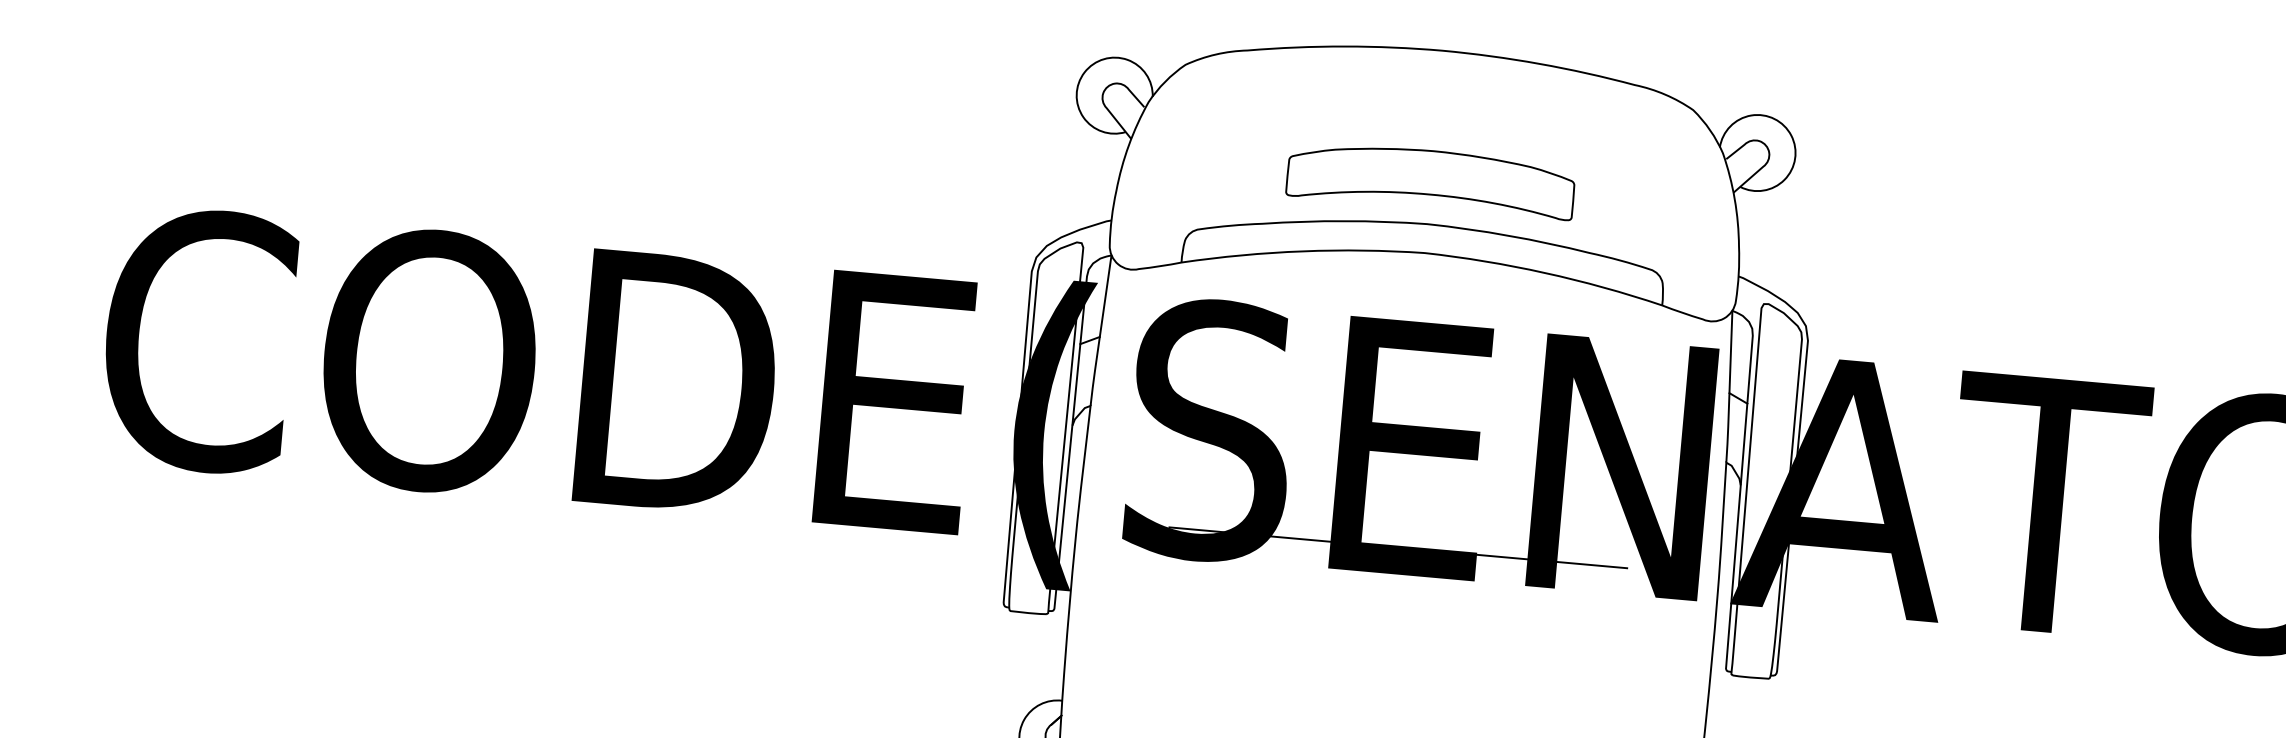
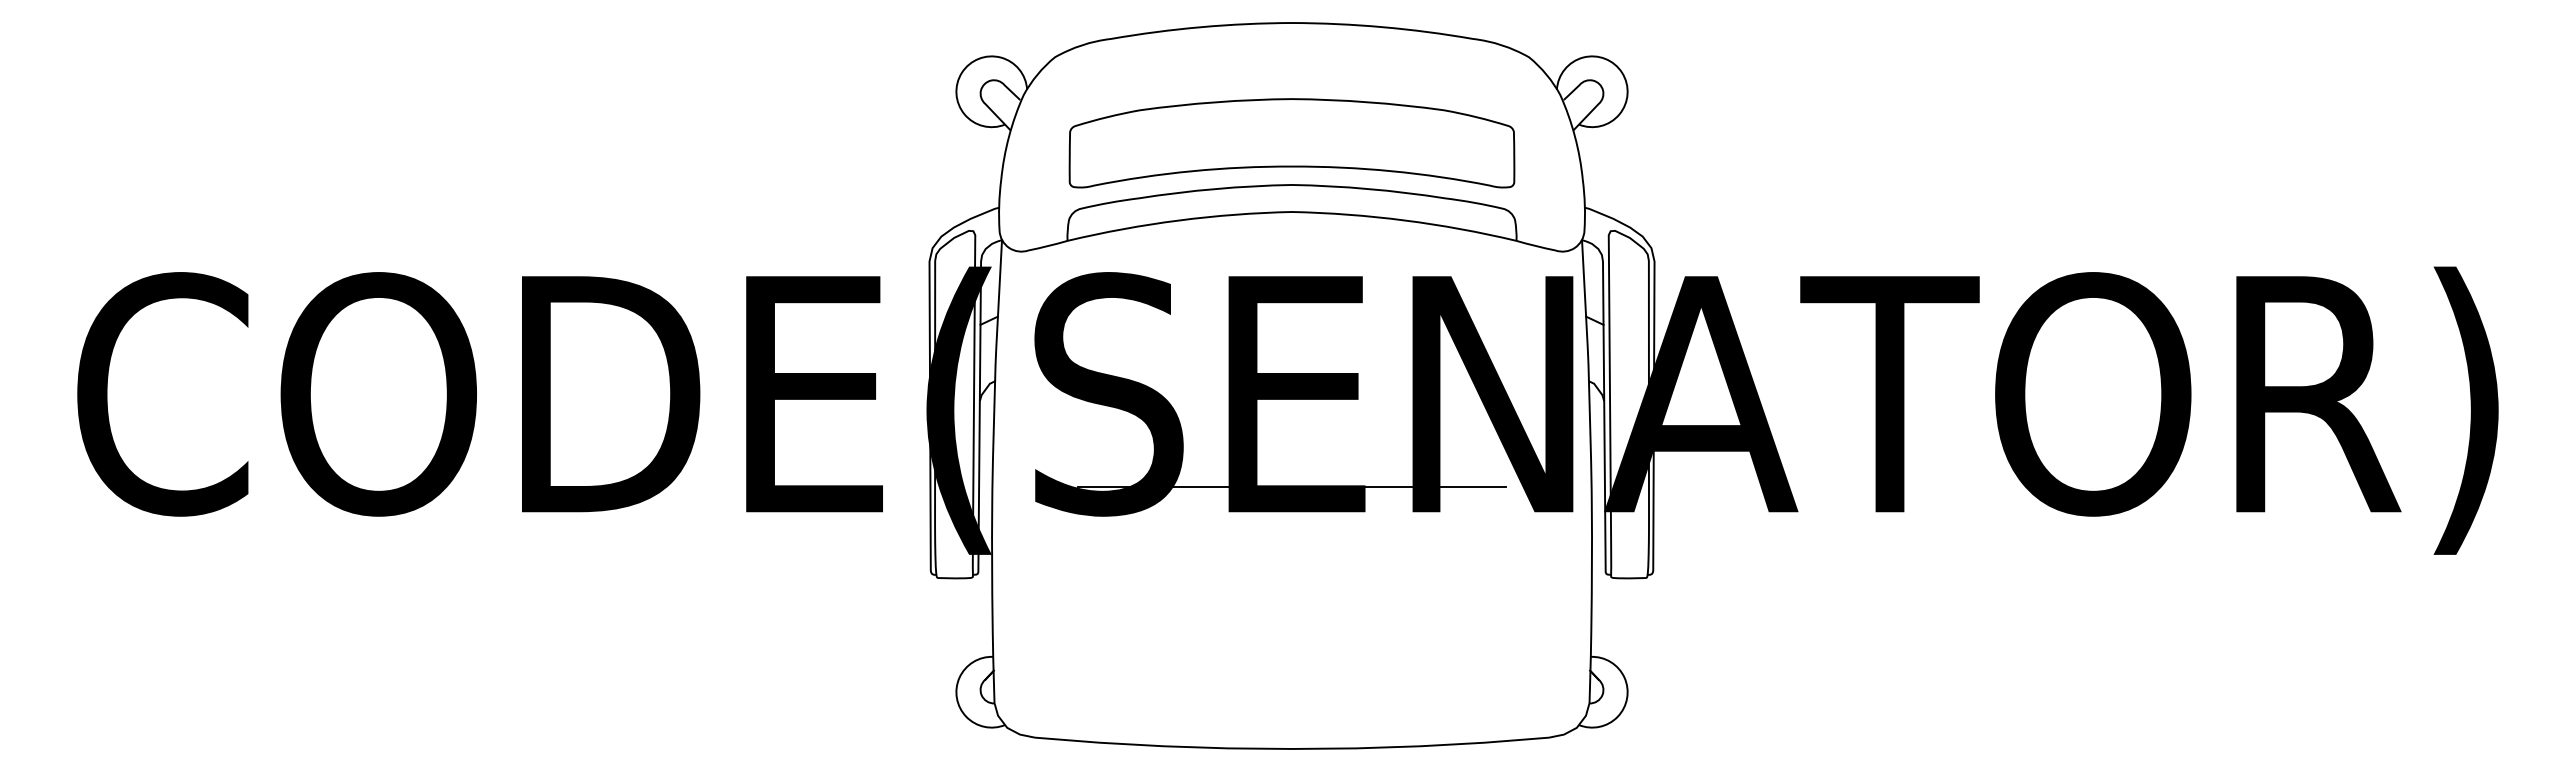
part: (1430, 179) -> (1291, 143), size x1.67

